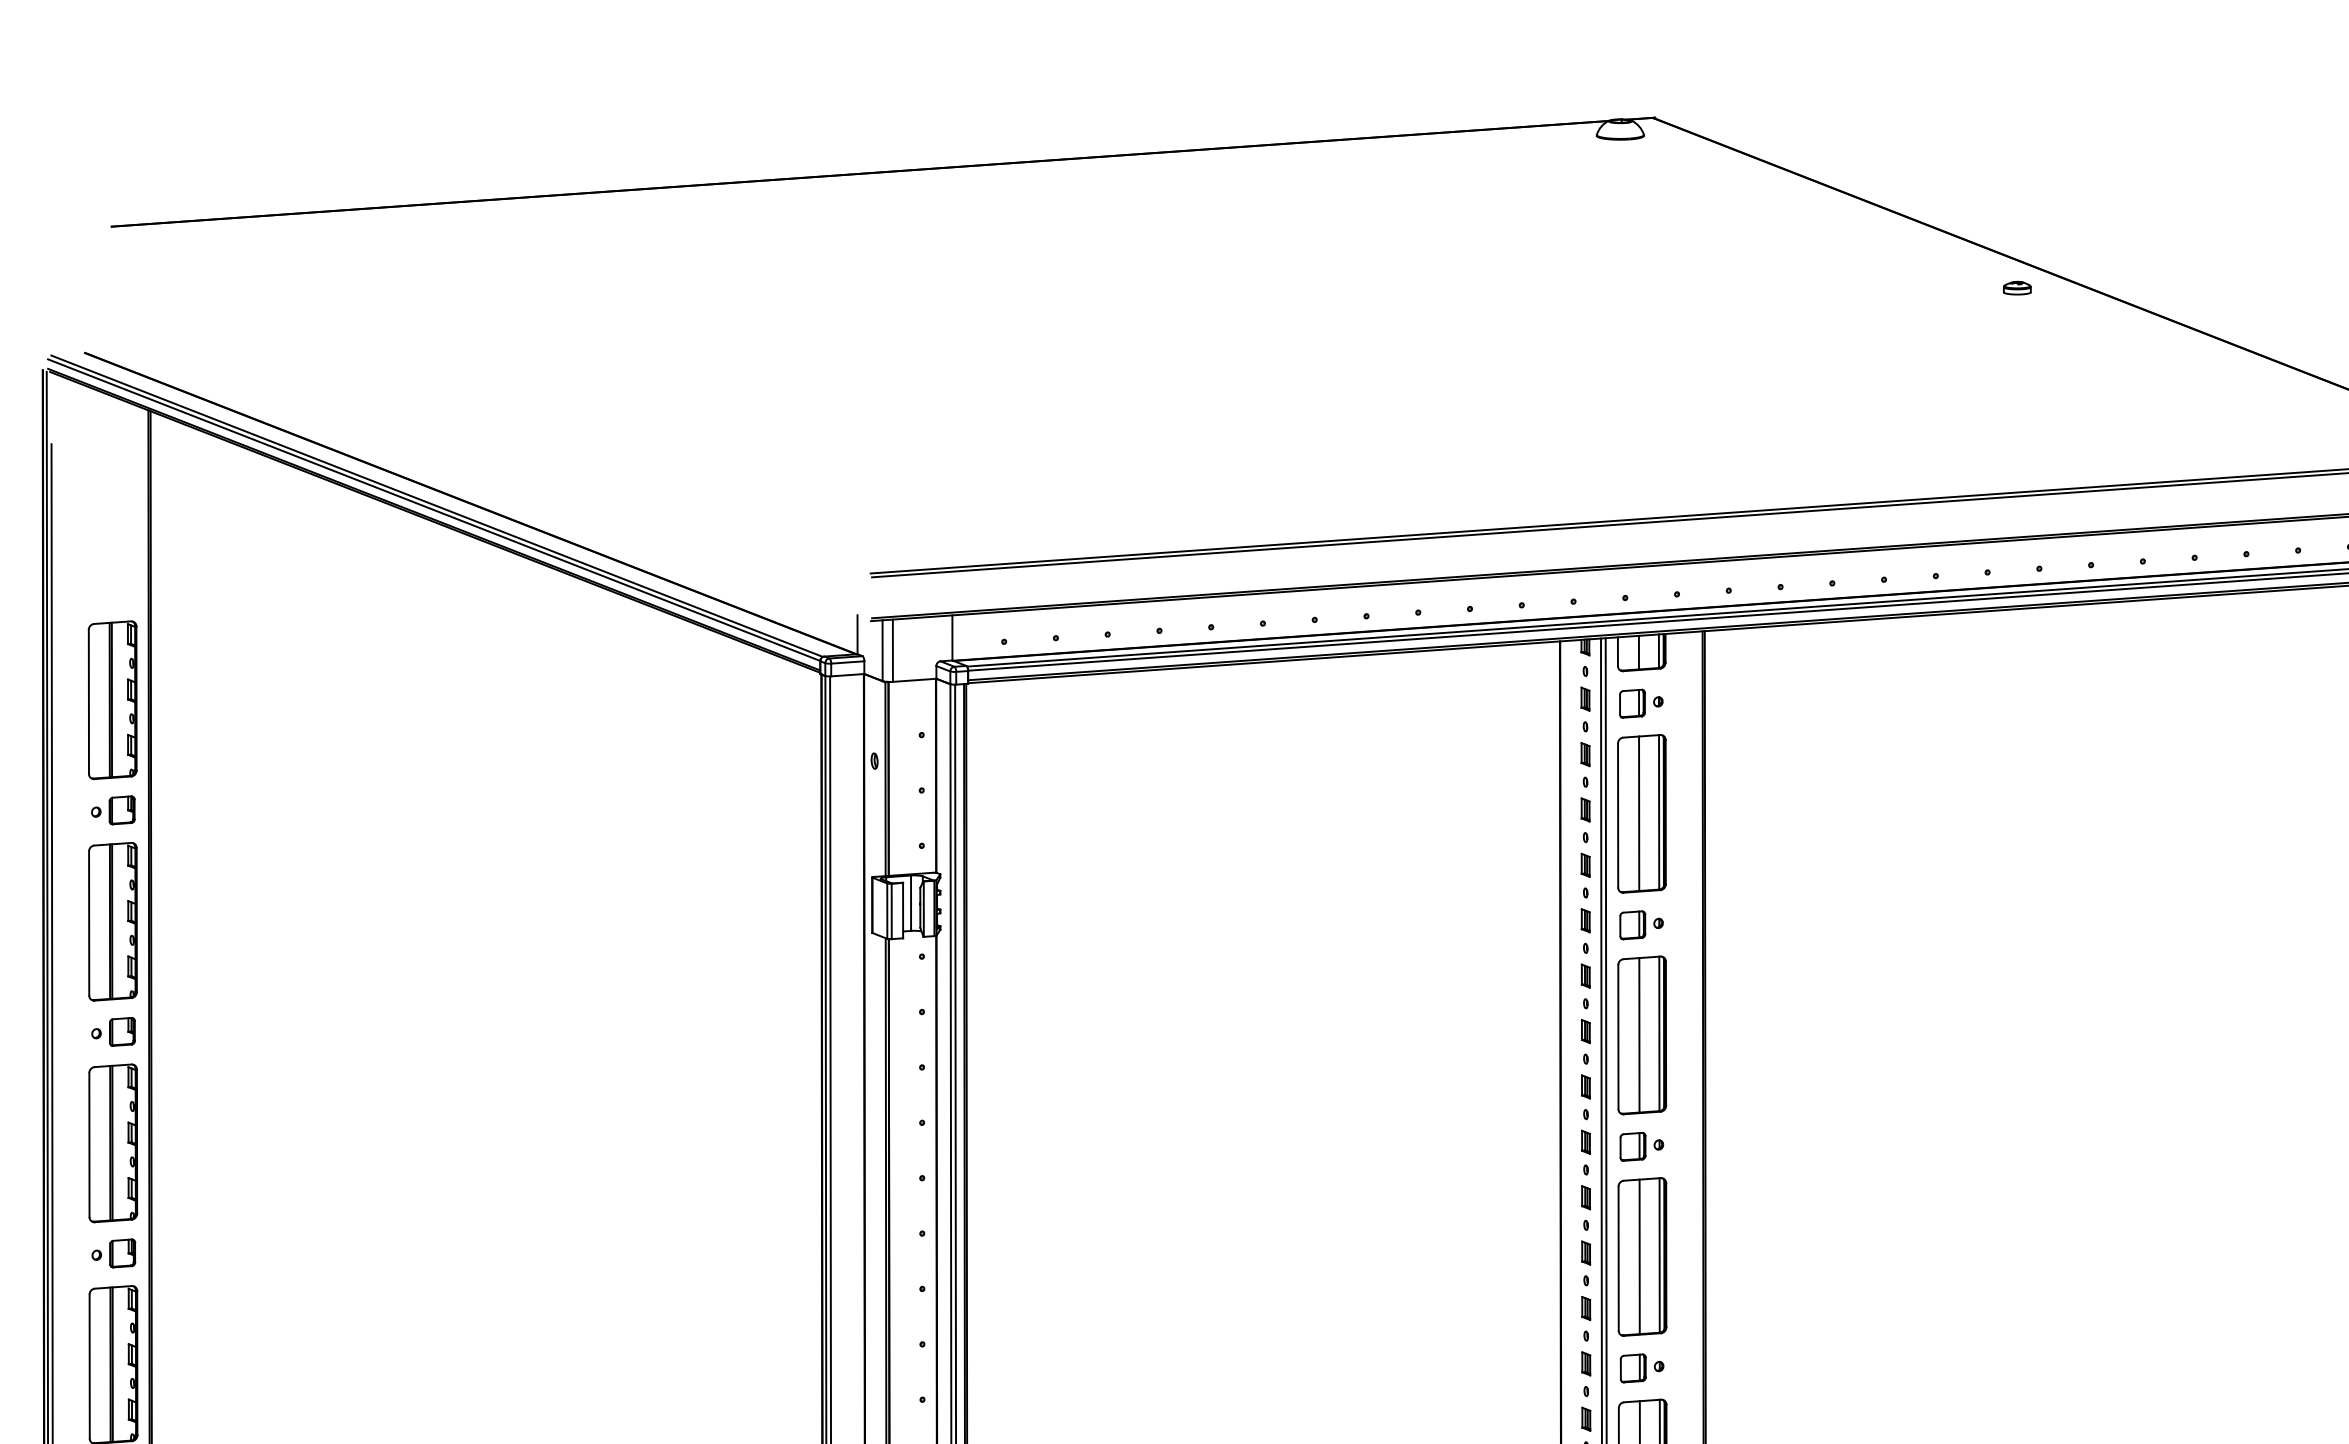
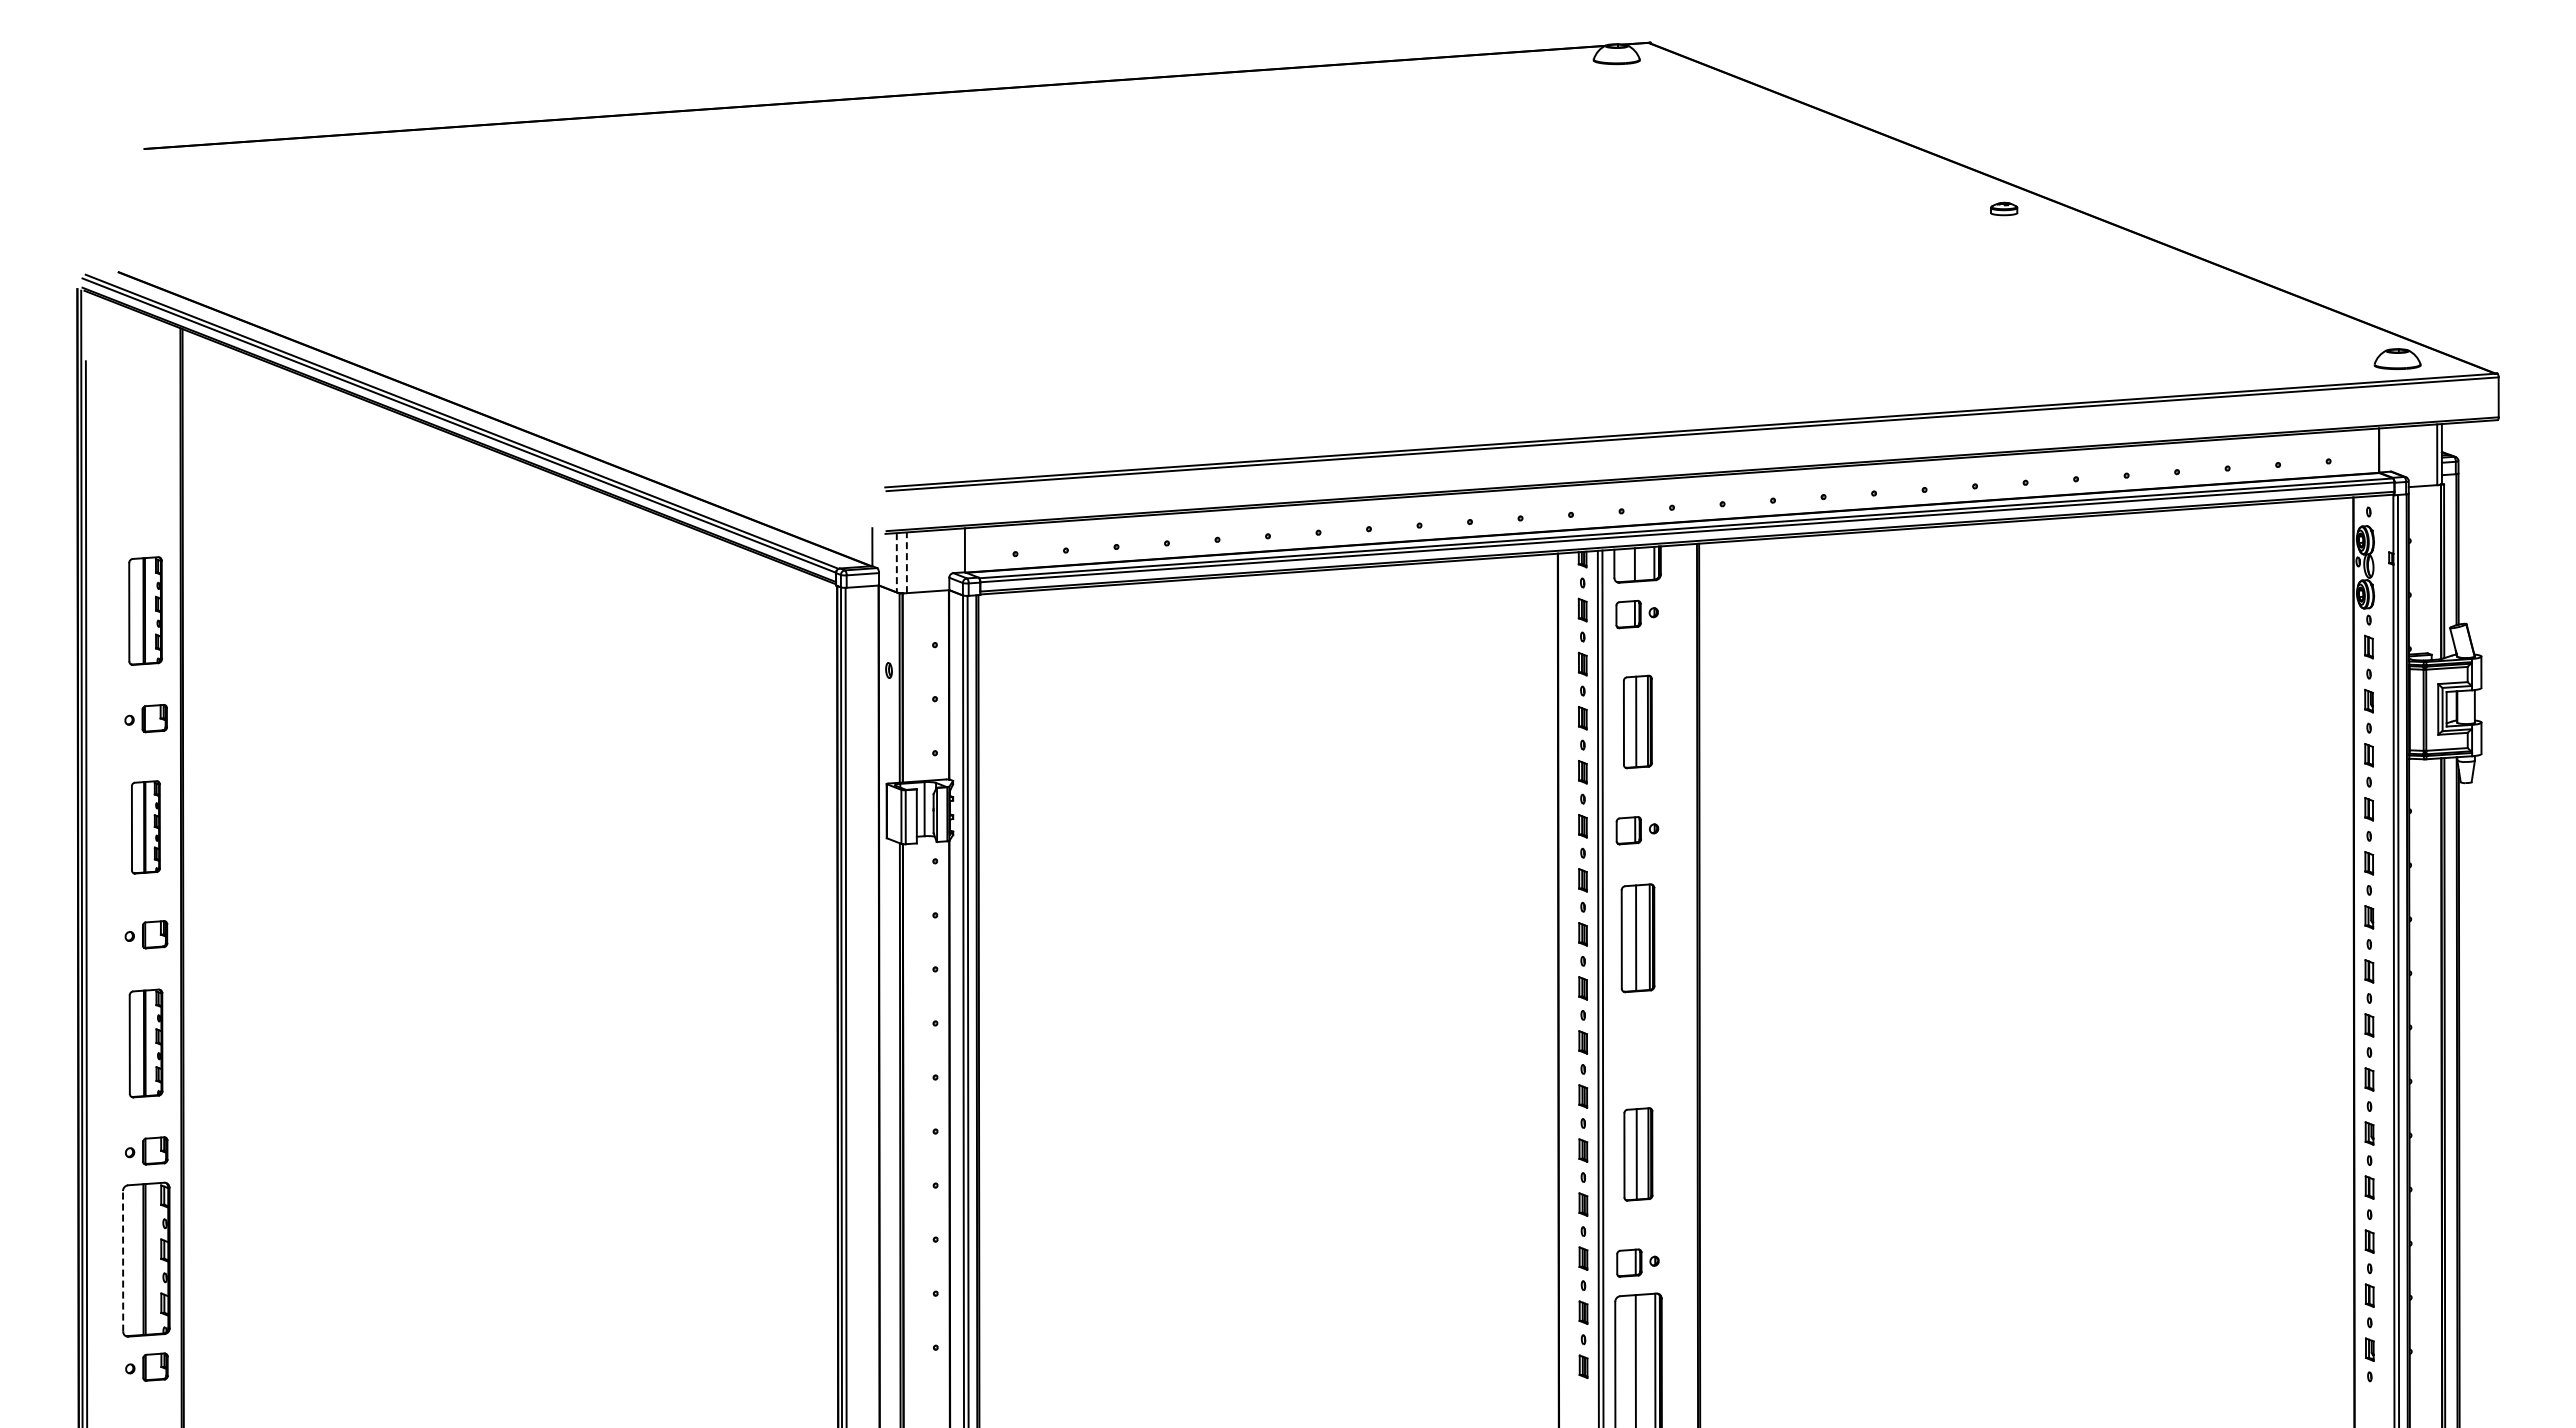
line: (882, 650) -> (896, 562), solid -> dashed
line: (892, 650) -> (906, 562), solid -> dashed
part: (112, 699) -> (145, 610), size x0.7
part: (1641, 813) -> (1637, 721), size x0.6
part: (112, 922) -> (145, 827), size x0.6
part: (1641, 1035) -> (1637, 938), size x0.7
part: (112, 1143) -> (145, 1043), size x0.7
part: (1641, 1146) -> (1637, 1046), removed
part: (1642, 1257) -> (1638, 1154), size x0.6
line: (90, 1365) -> (123, 1260), solid -> dashed

